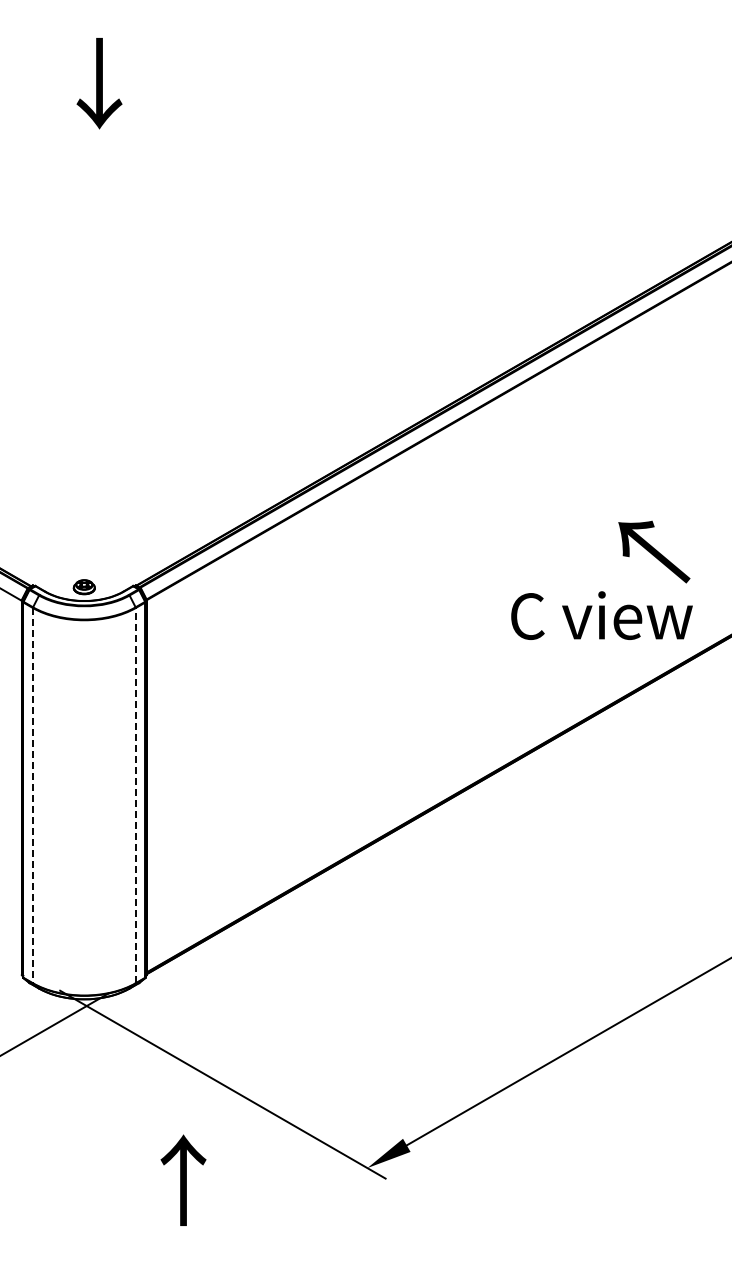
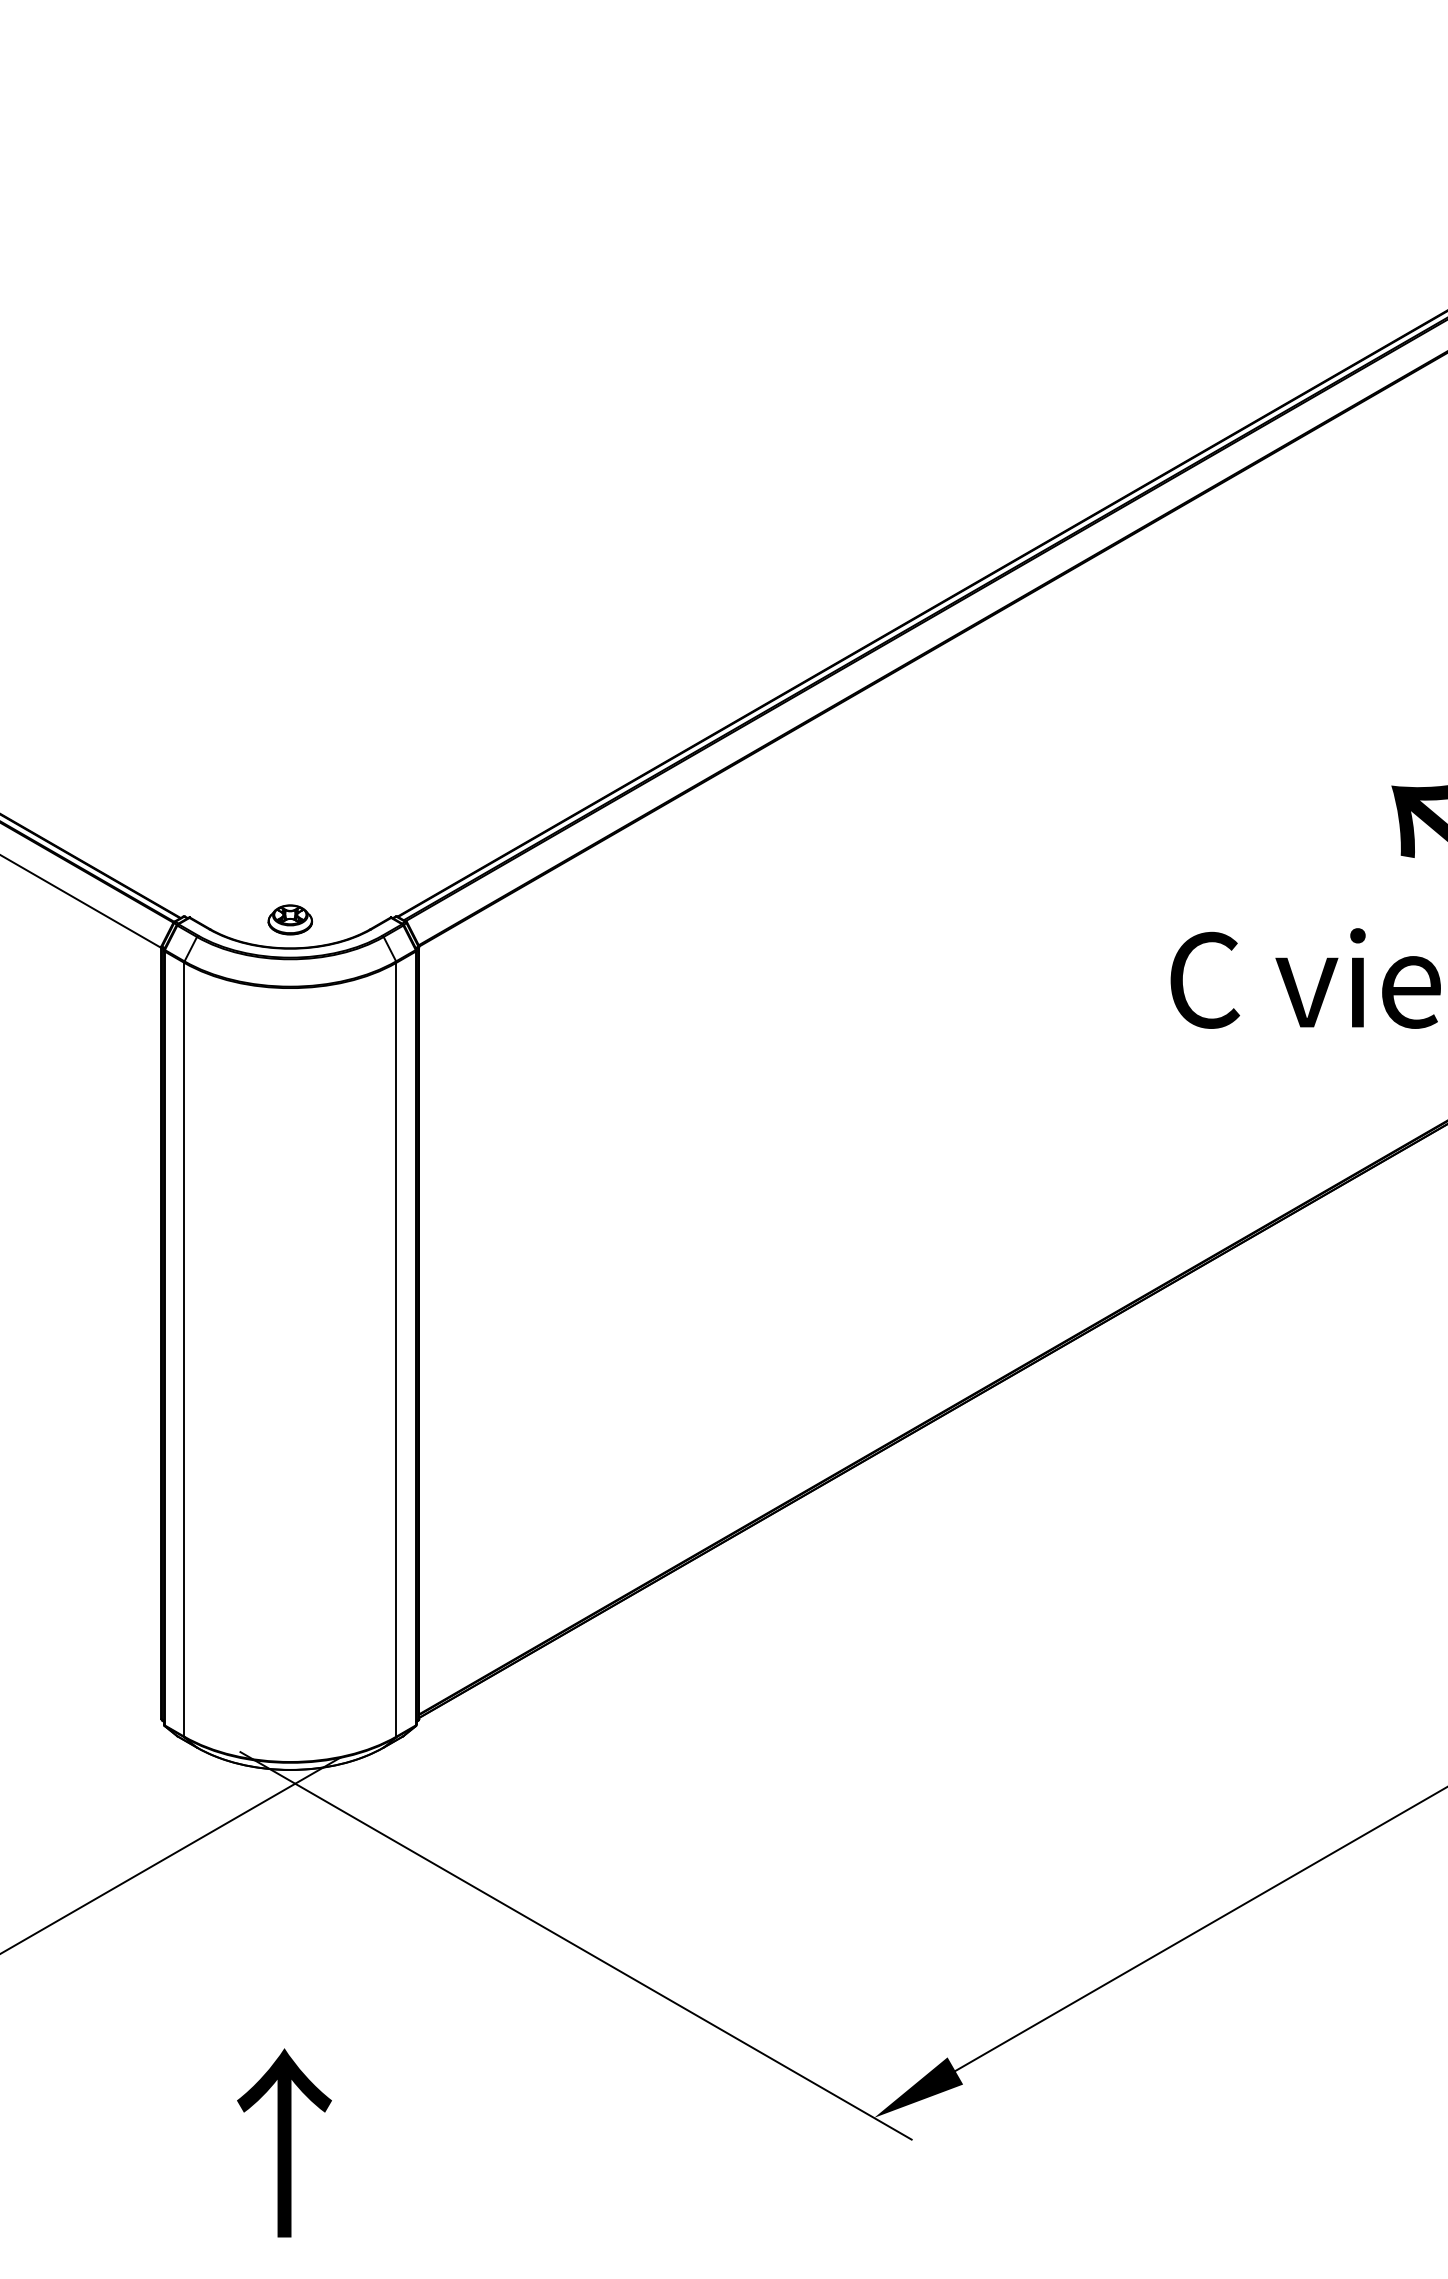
line: (32, 795) -> (183, 1349), dashed -> solid
line: (135, 795) -> (395, 1349), dashed -> solid
text: (183, 1179) -> (284, 2141), moved

